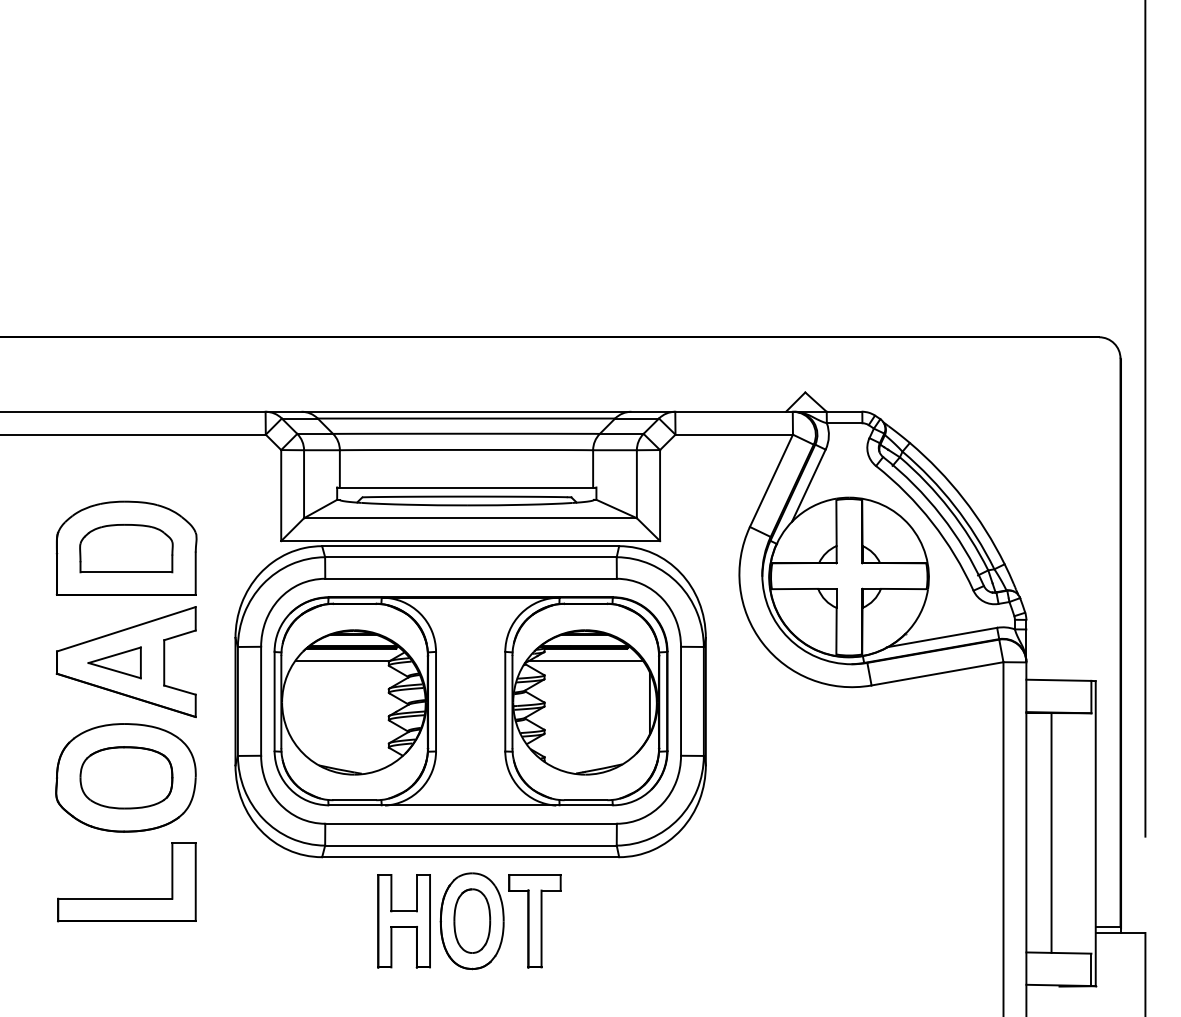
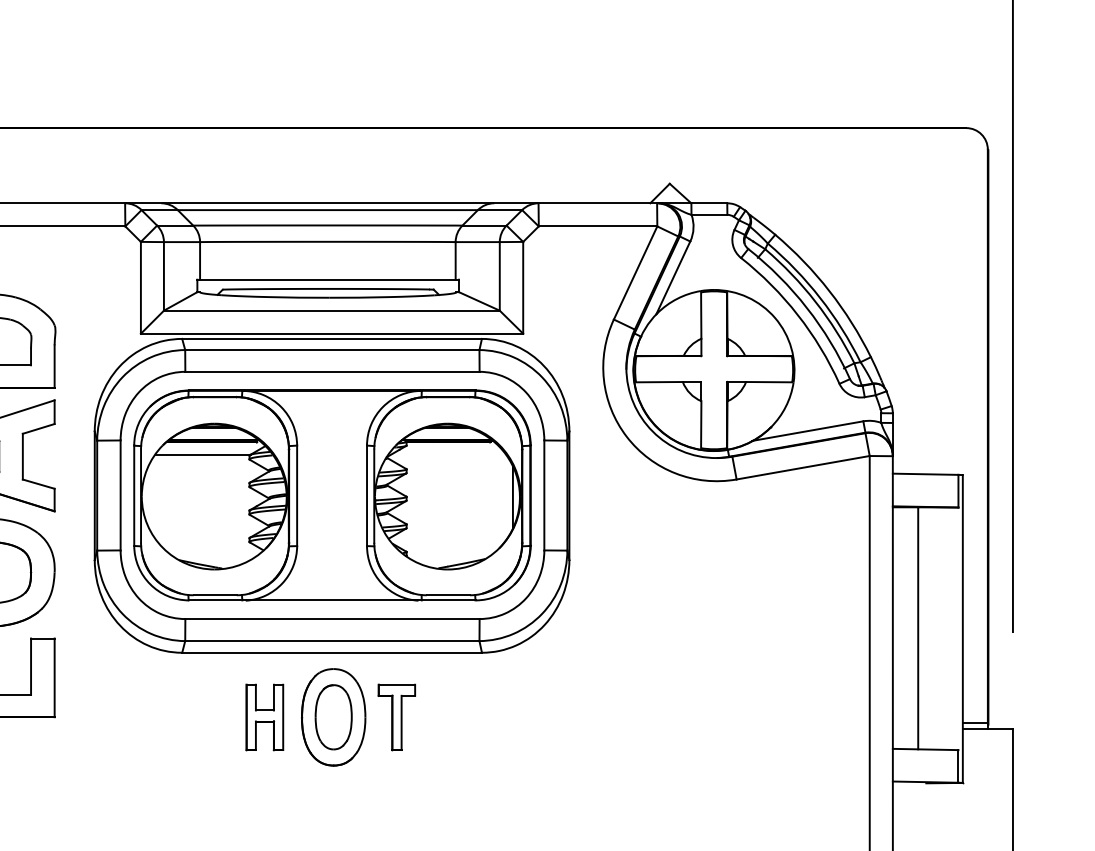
line: (585, 660) -> (447, 454), removed
part: (403, 921) -> (264, 717), size x0.7
part: (534, 921) -> (396, 717), size x0.7

